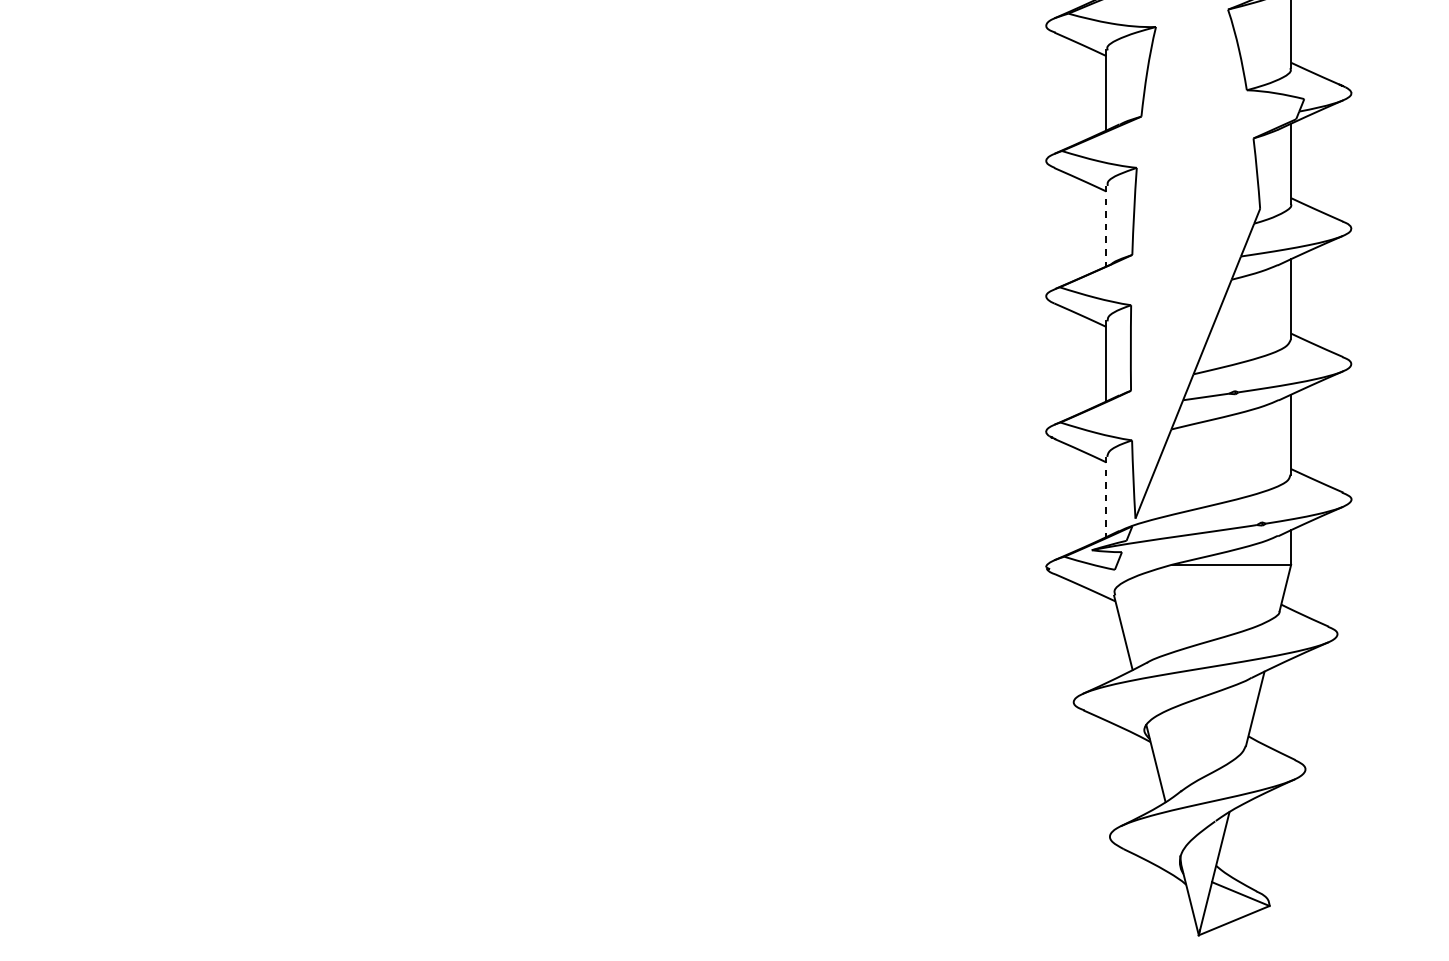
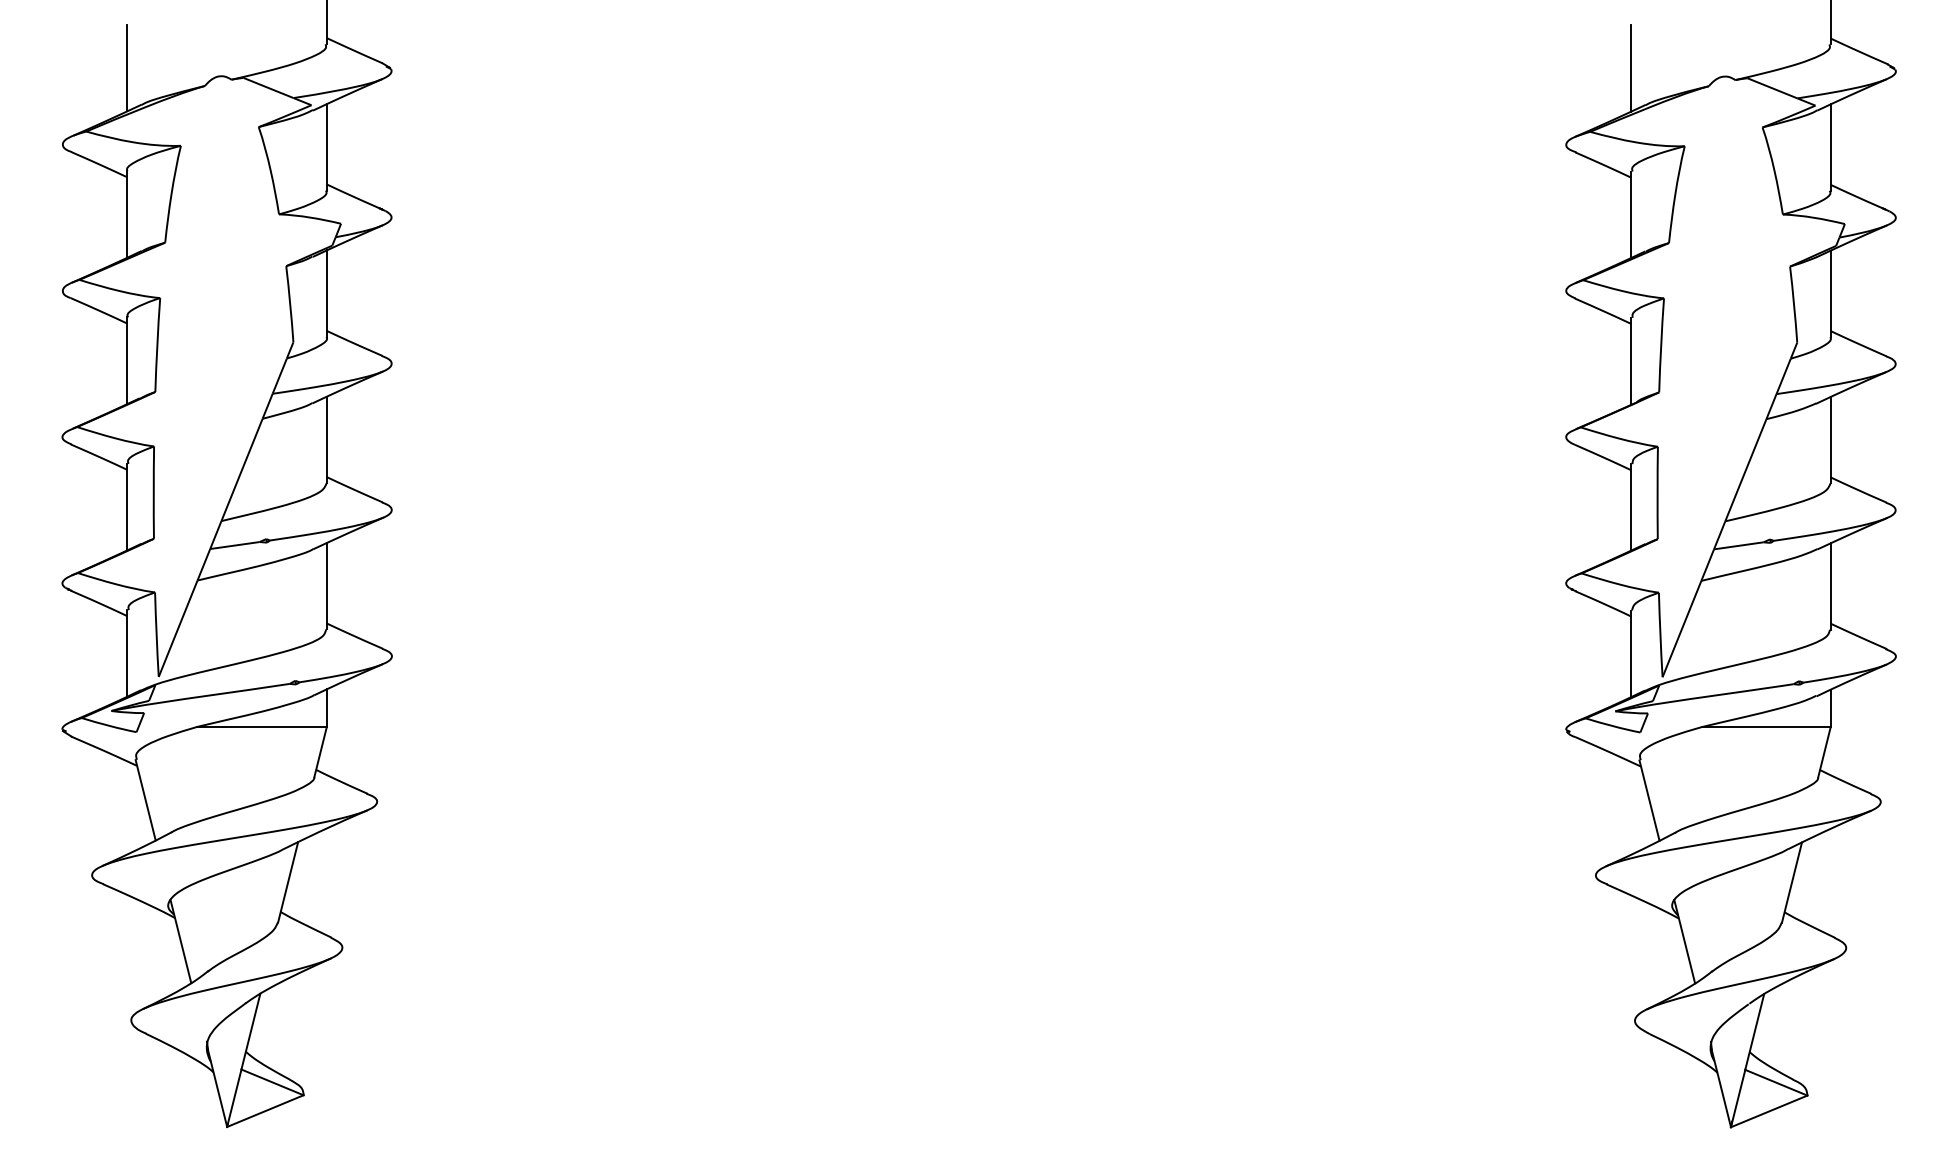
line: (1106, 226) -> (1631, 361), dashed -> solid
line: (1106, 497) -> (1631, 654), dashed -> solid

